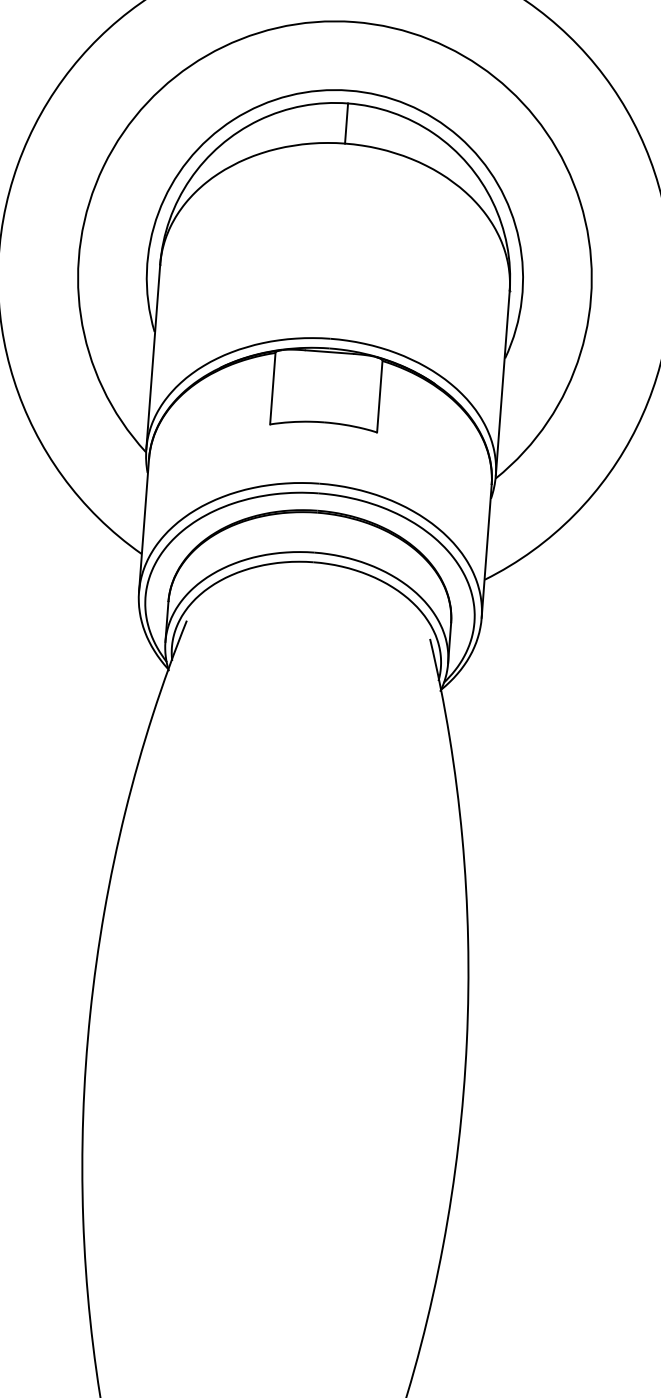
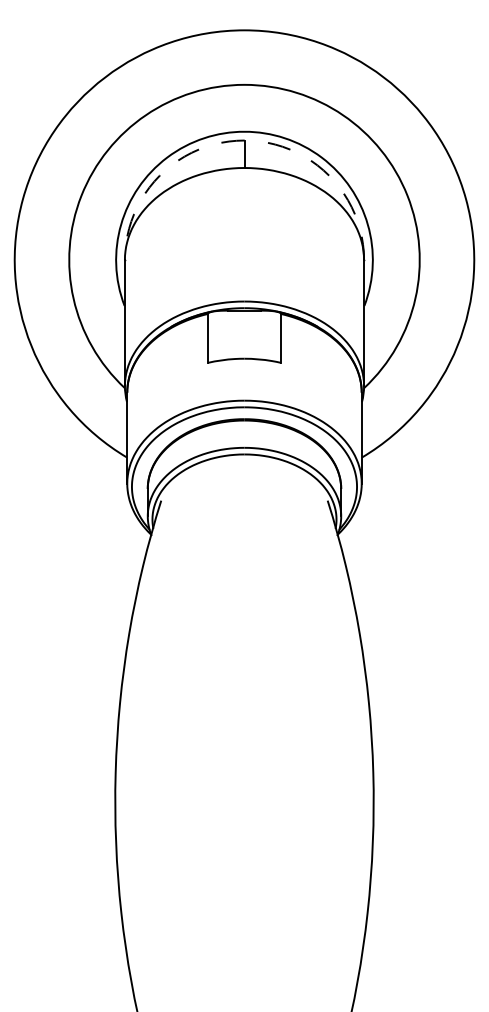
arc: (348, 103) -> (244, 140), solid -> dashed

